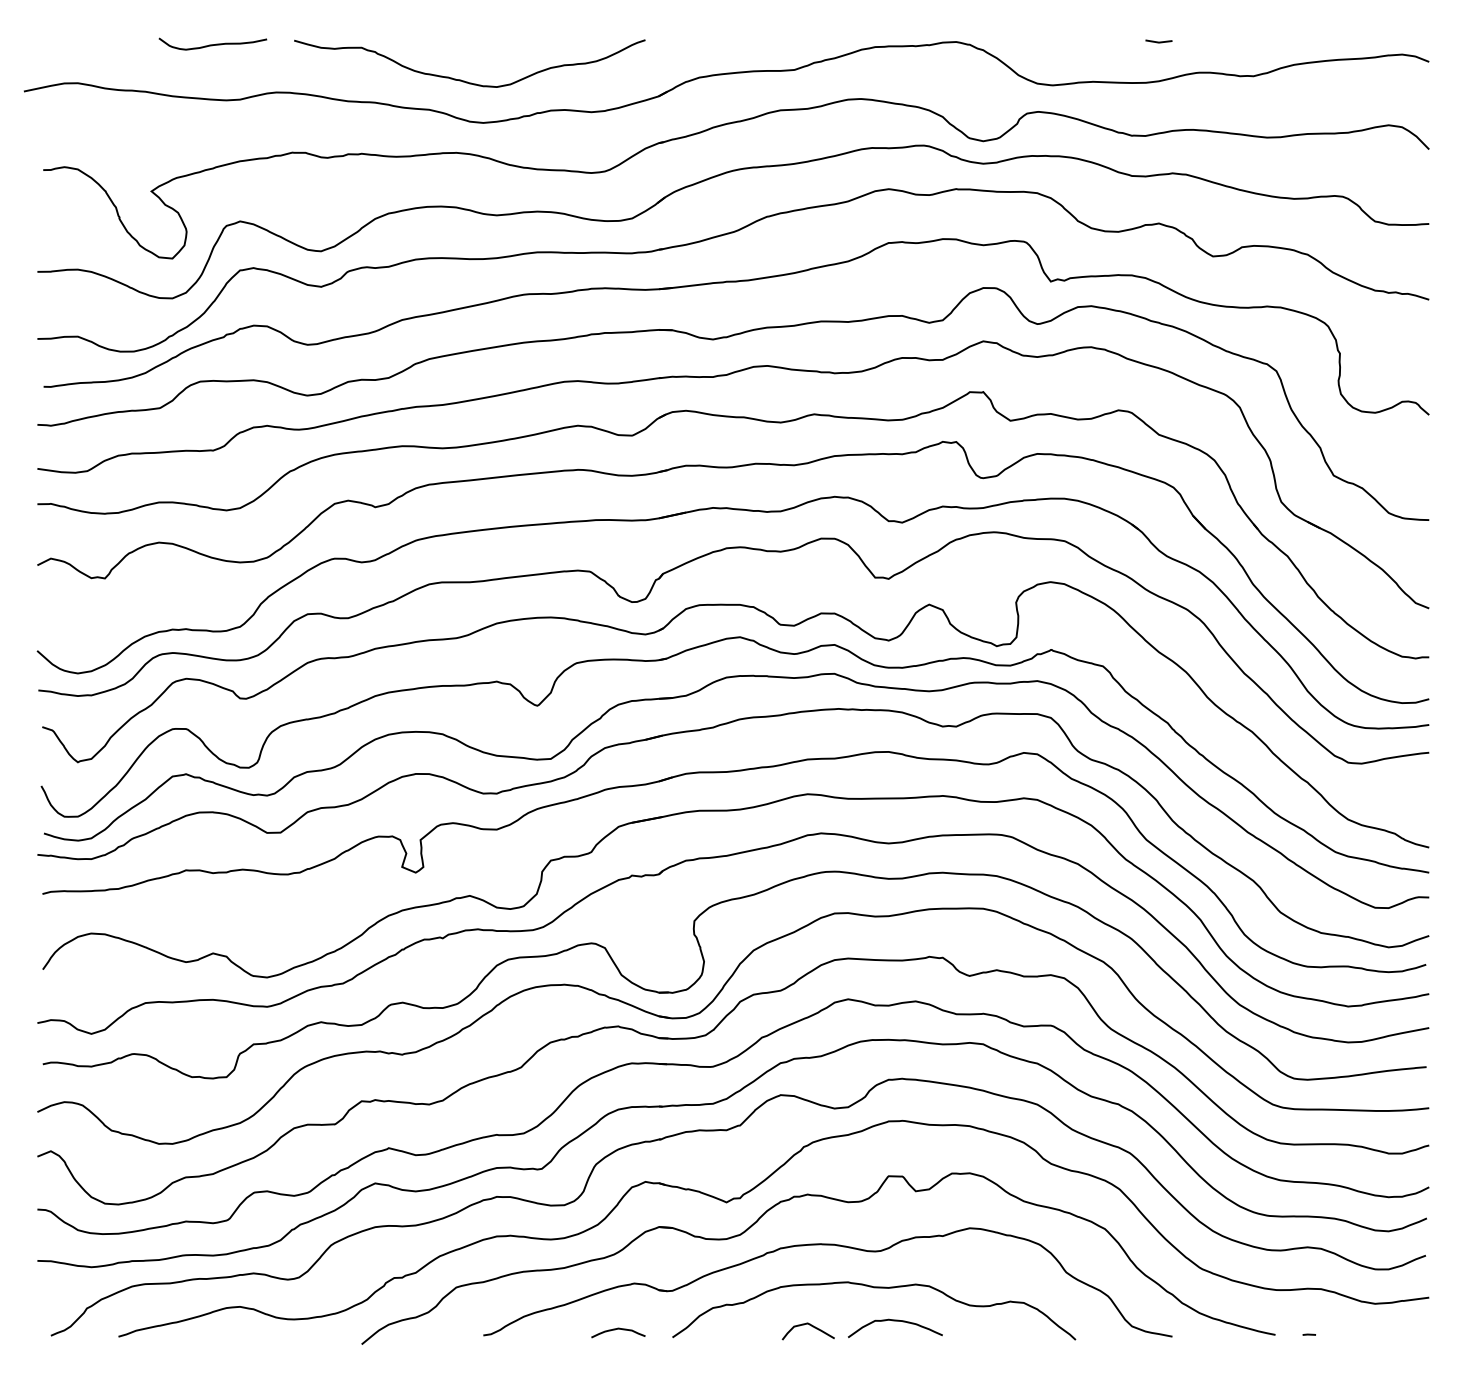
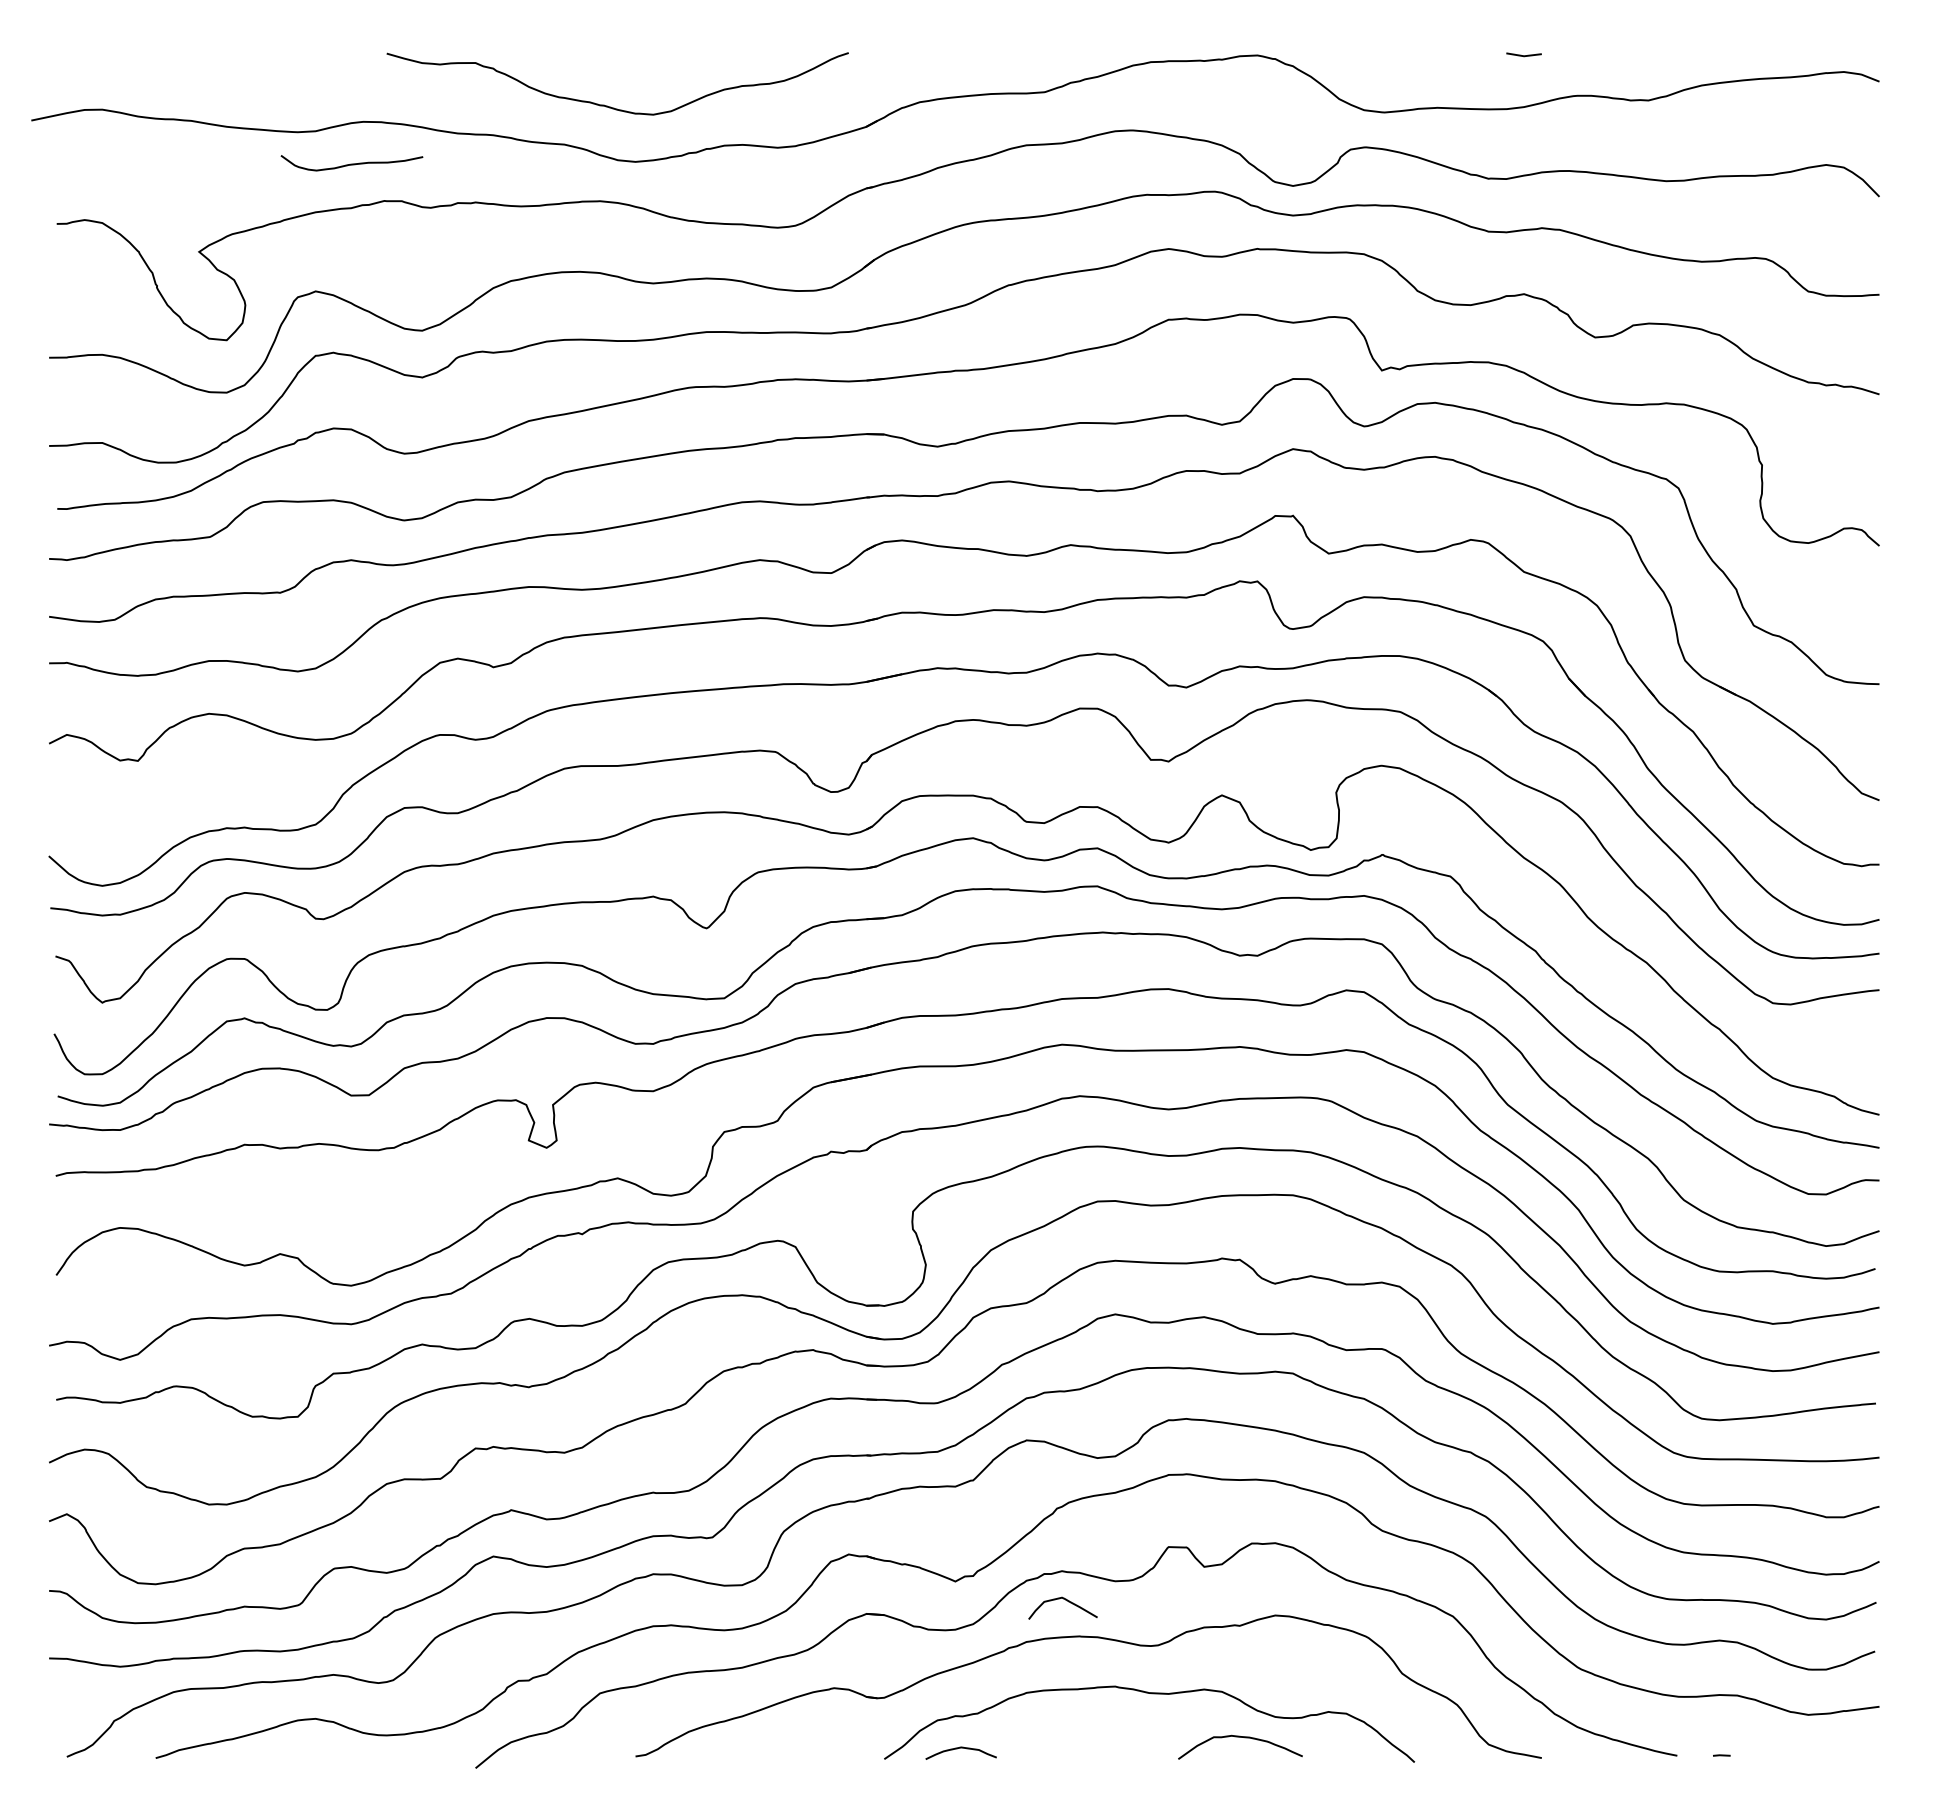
curve: (212, 44) -> (351, 163), moved
curve: (898, 1321) -> (1244, 1738), moved
curve: (810, 1325) -> (1065, 1600), moved
curve: (617, 1329) -> (960, 1748), moved

